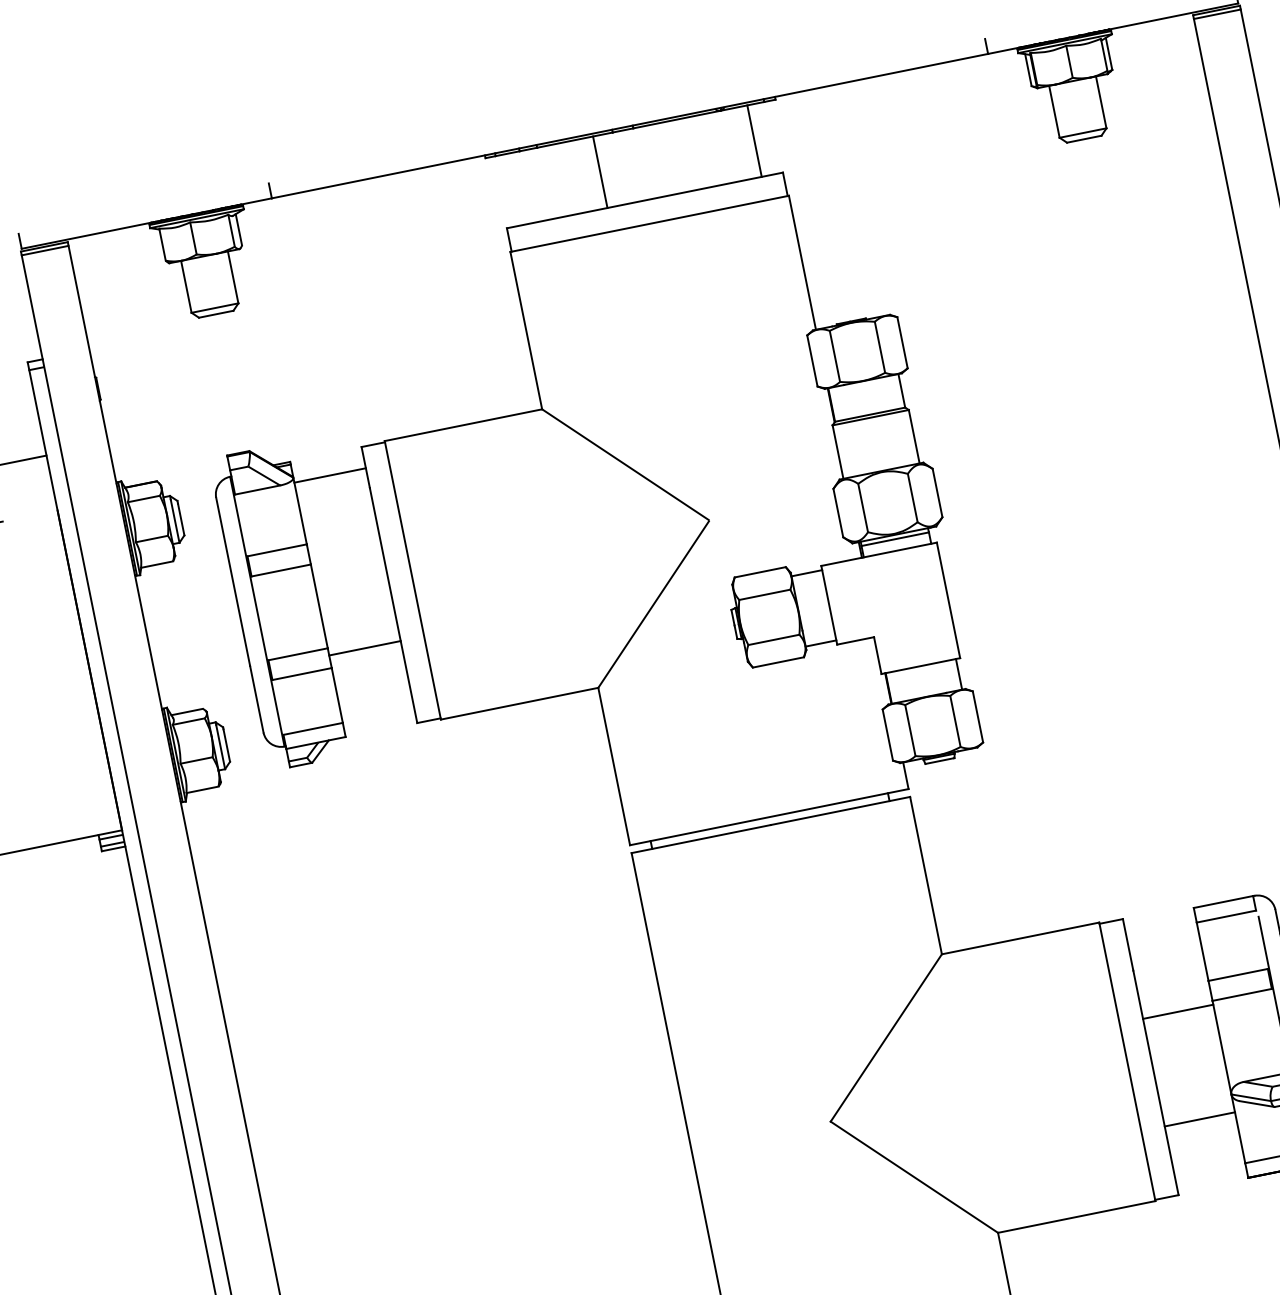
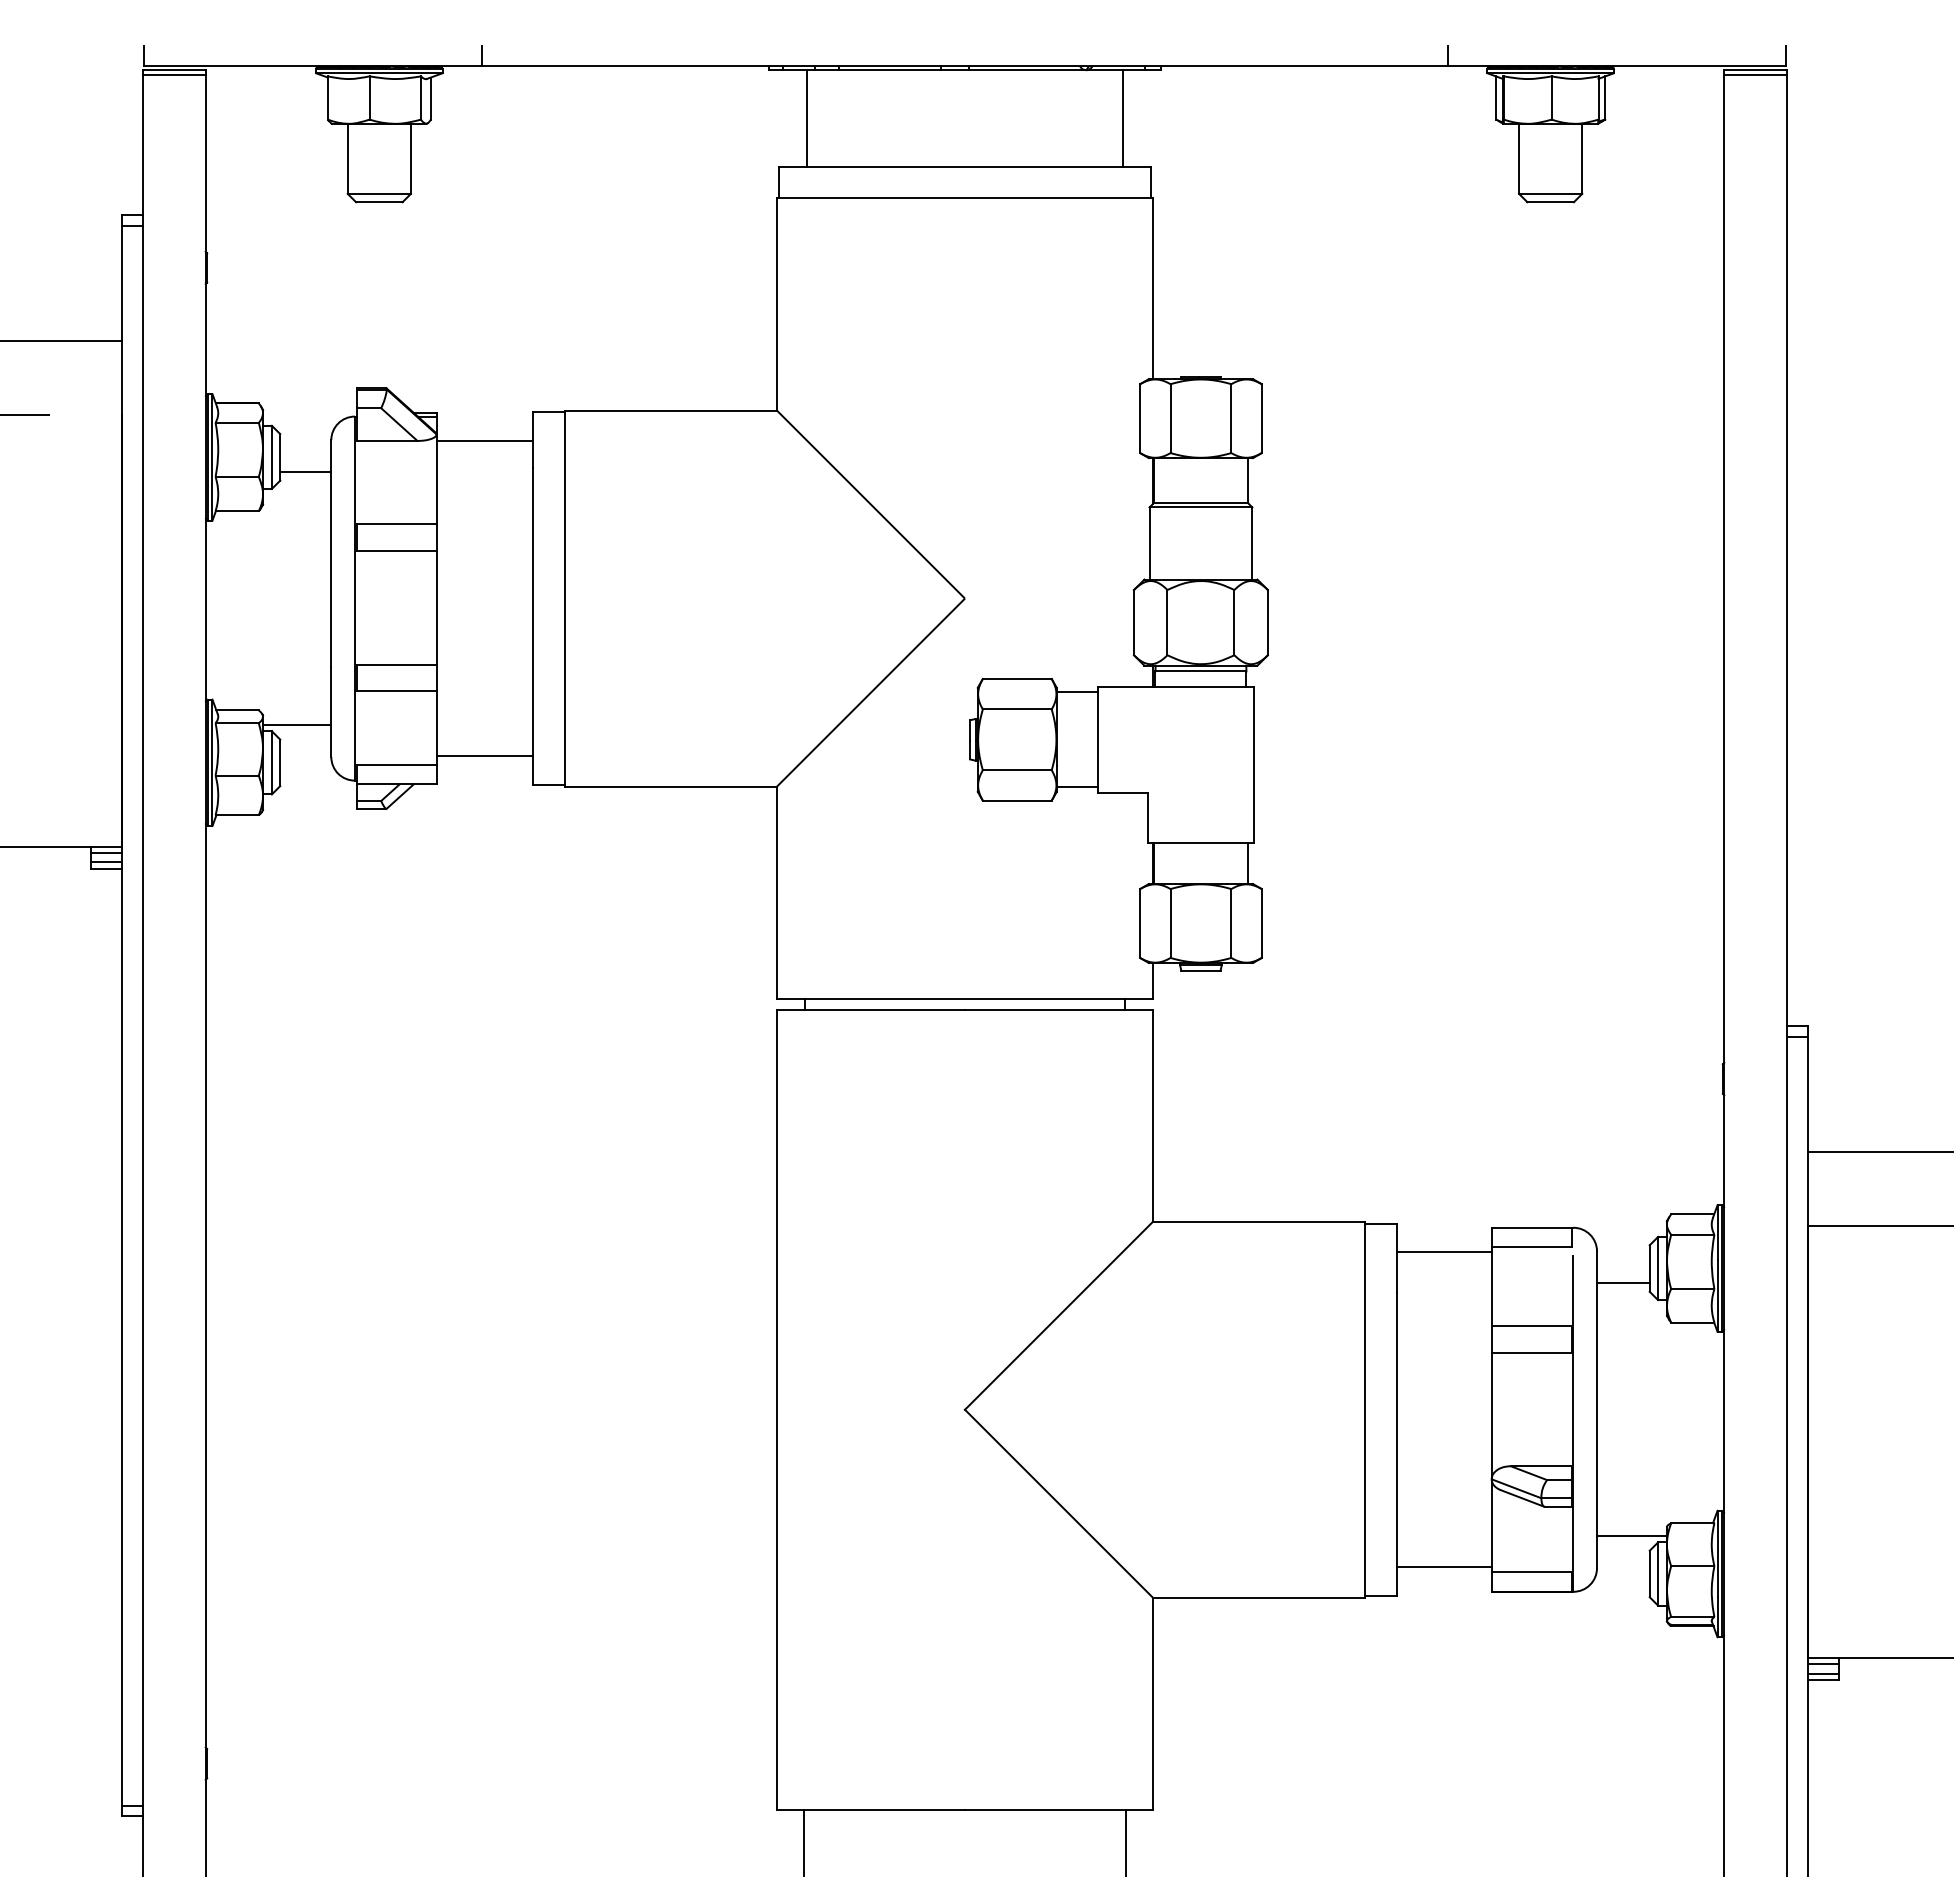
line: (600, 172) -> (807, 118), moved
line: (201, 525) -> (305, 472), added
line: (364, 648) -> (484, 756), moved
line: (233, 714) -> (297, 725), added
line: (1177, 1012) -> (1443, 1252), moved
line: (1199, 1119) -> (1443, 1567), moved

